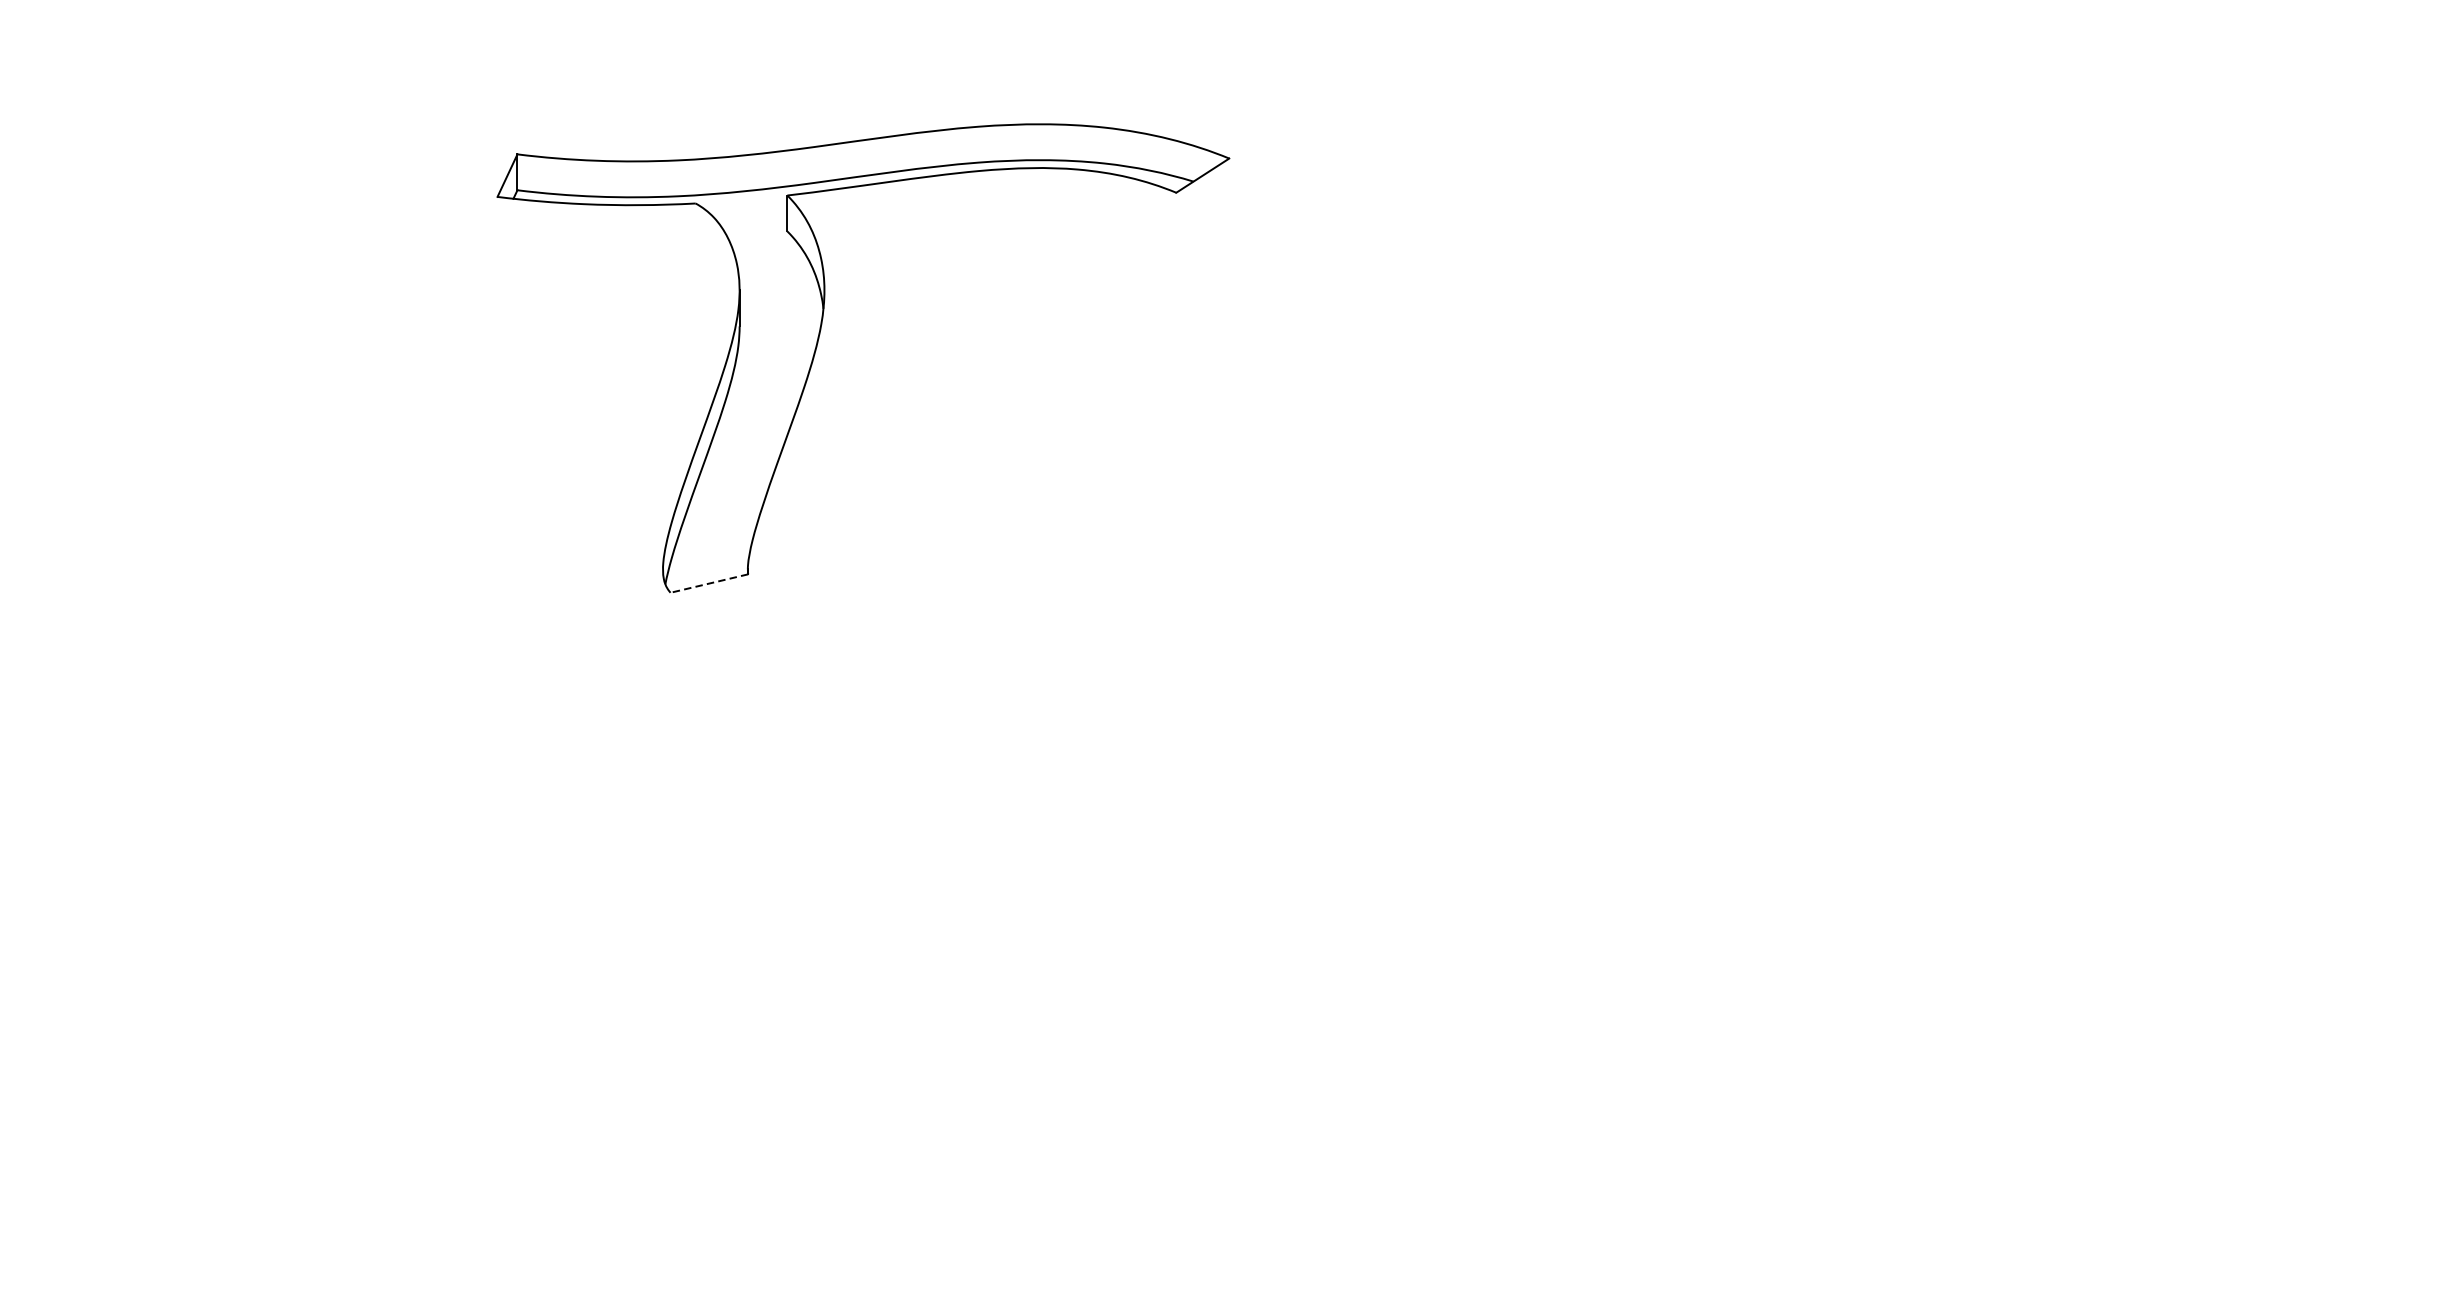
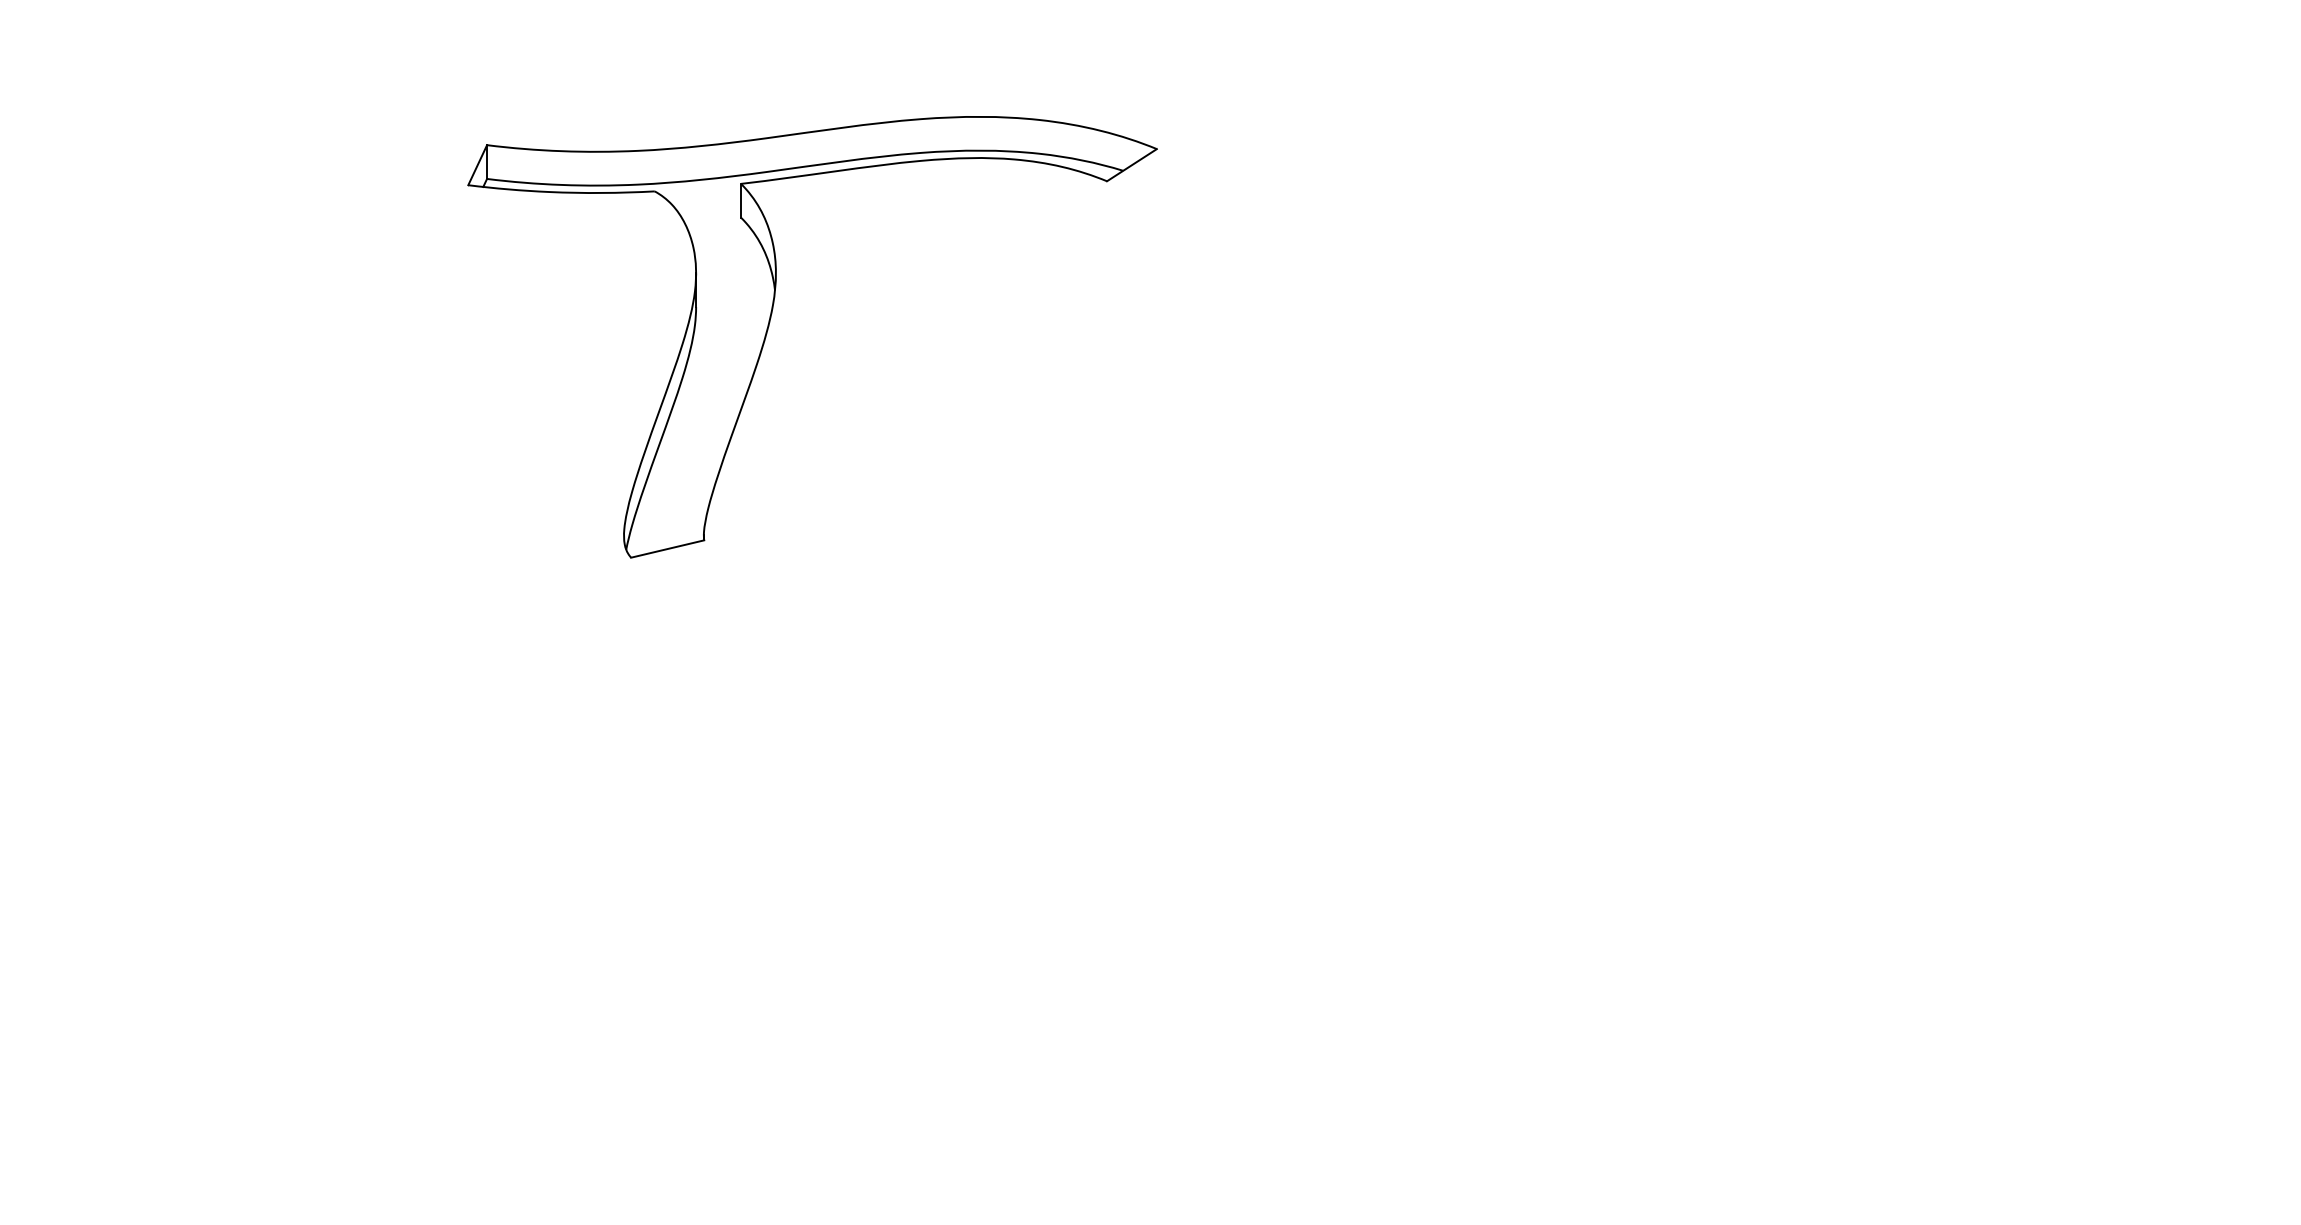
line: (709, 584) -> (667, 549), dashed -> solid

